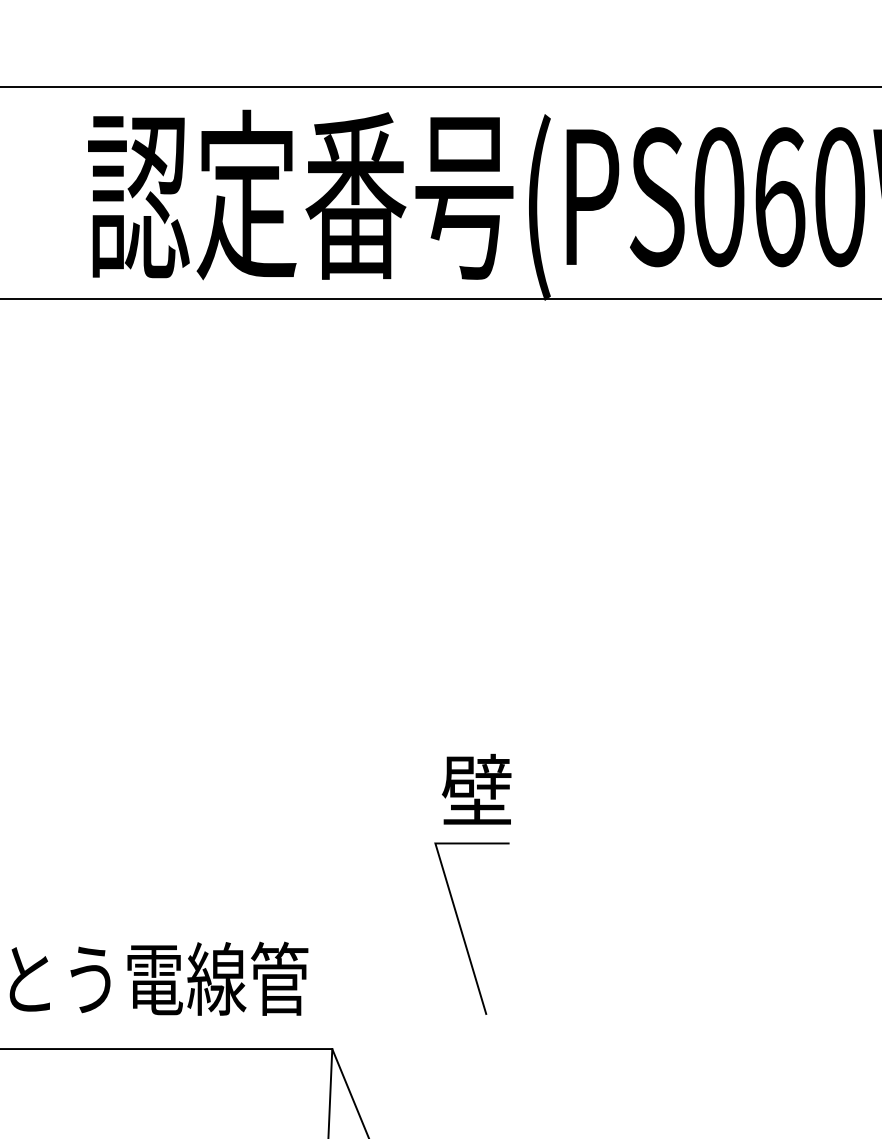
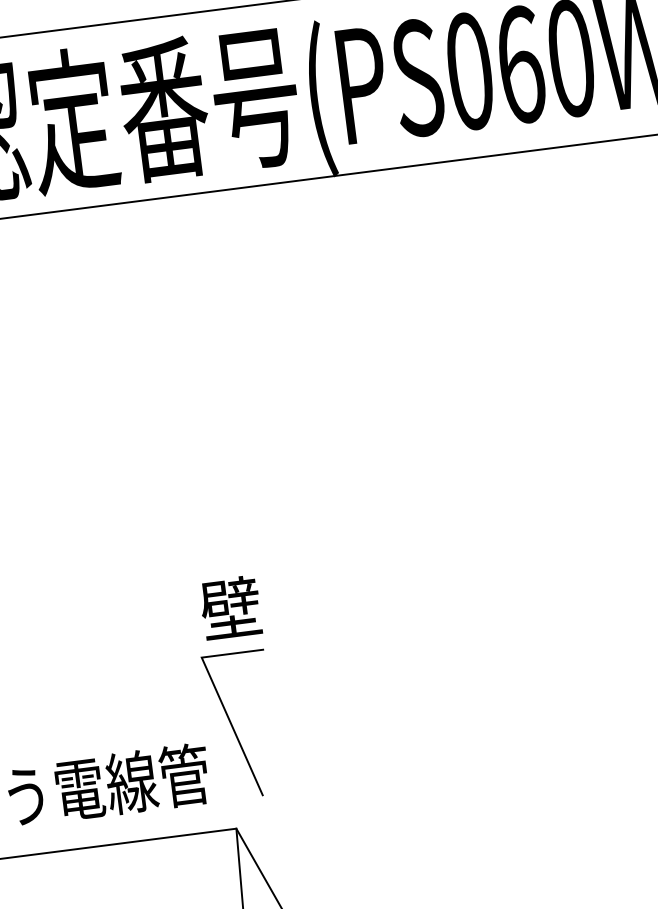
part: (450, 889) -> (219, 694), moved

